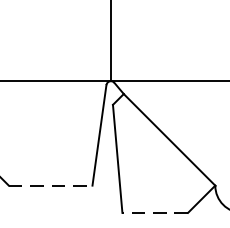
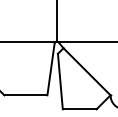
line: (49, 185) -> (25, 95), dashed -> solid
line: (154, 213) -> (79, 109), dashed -> solid

